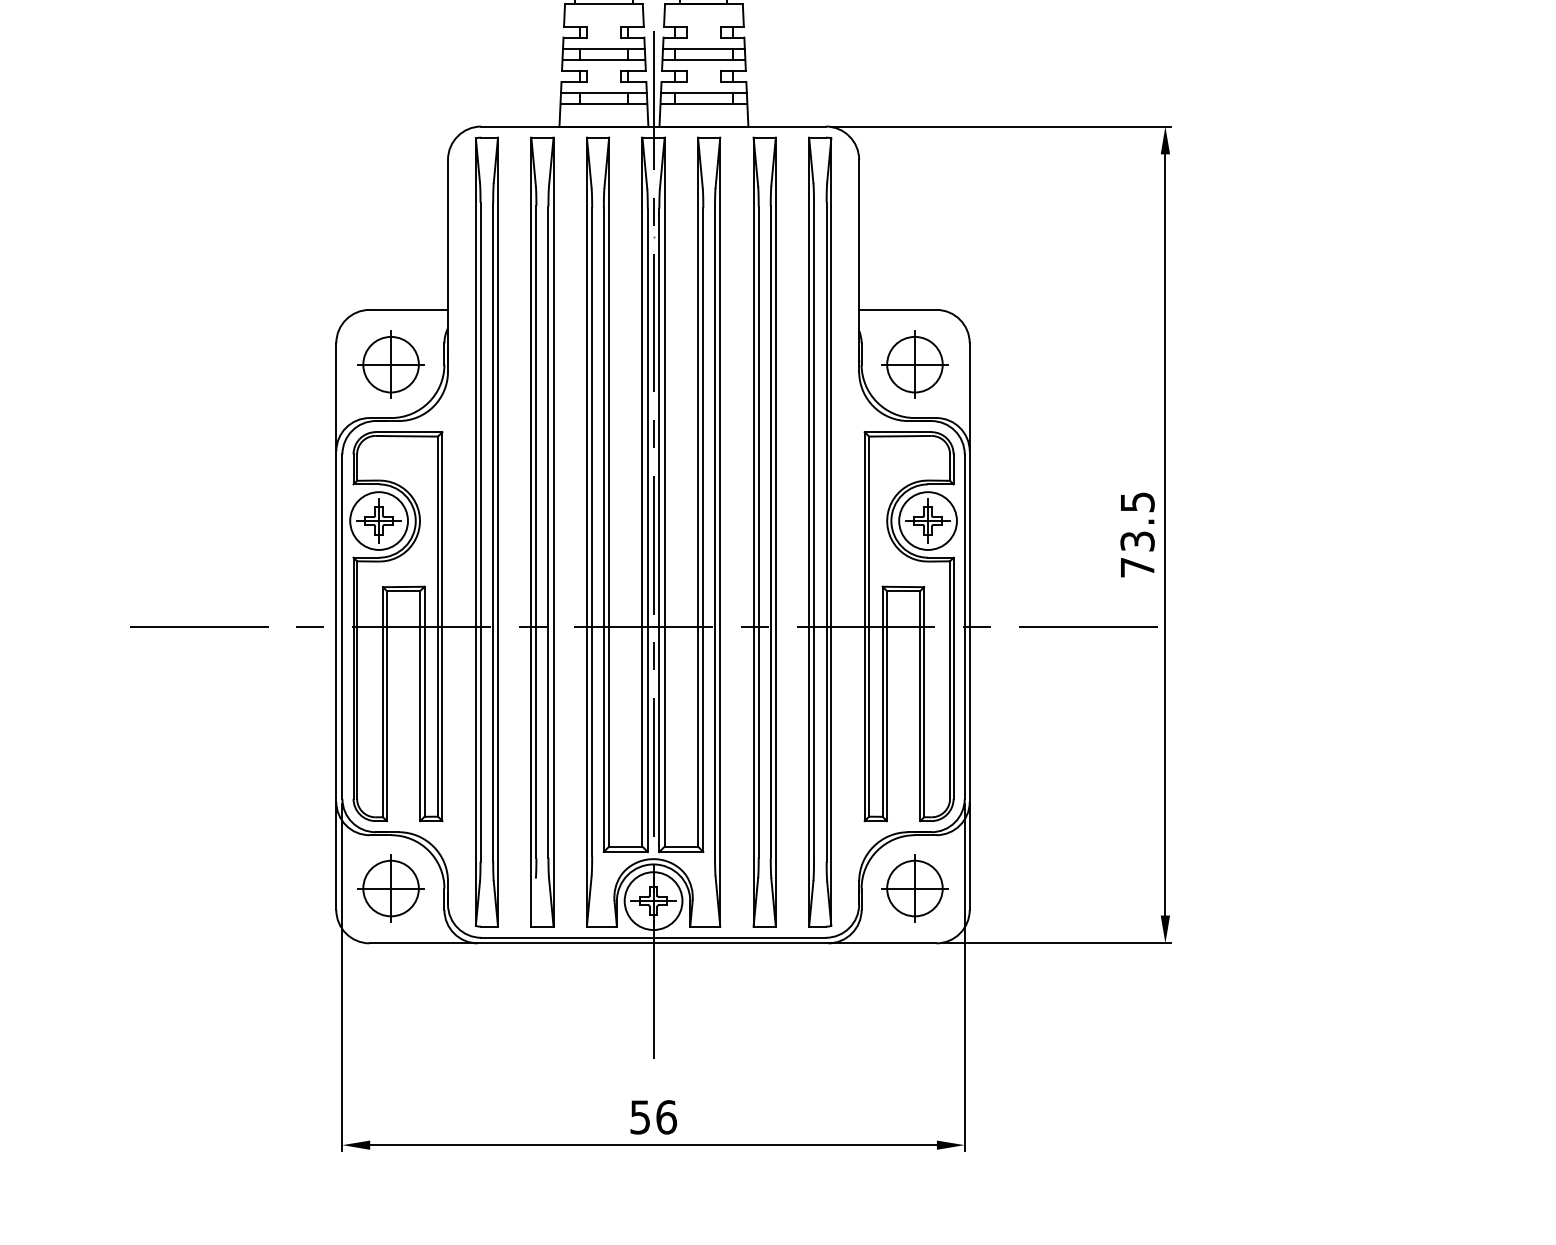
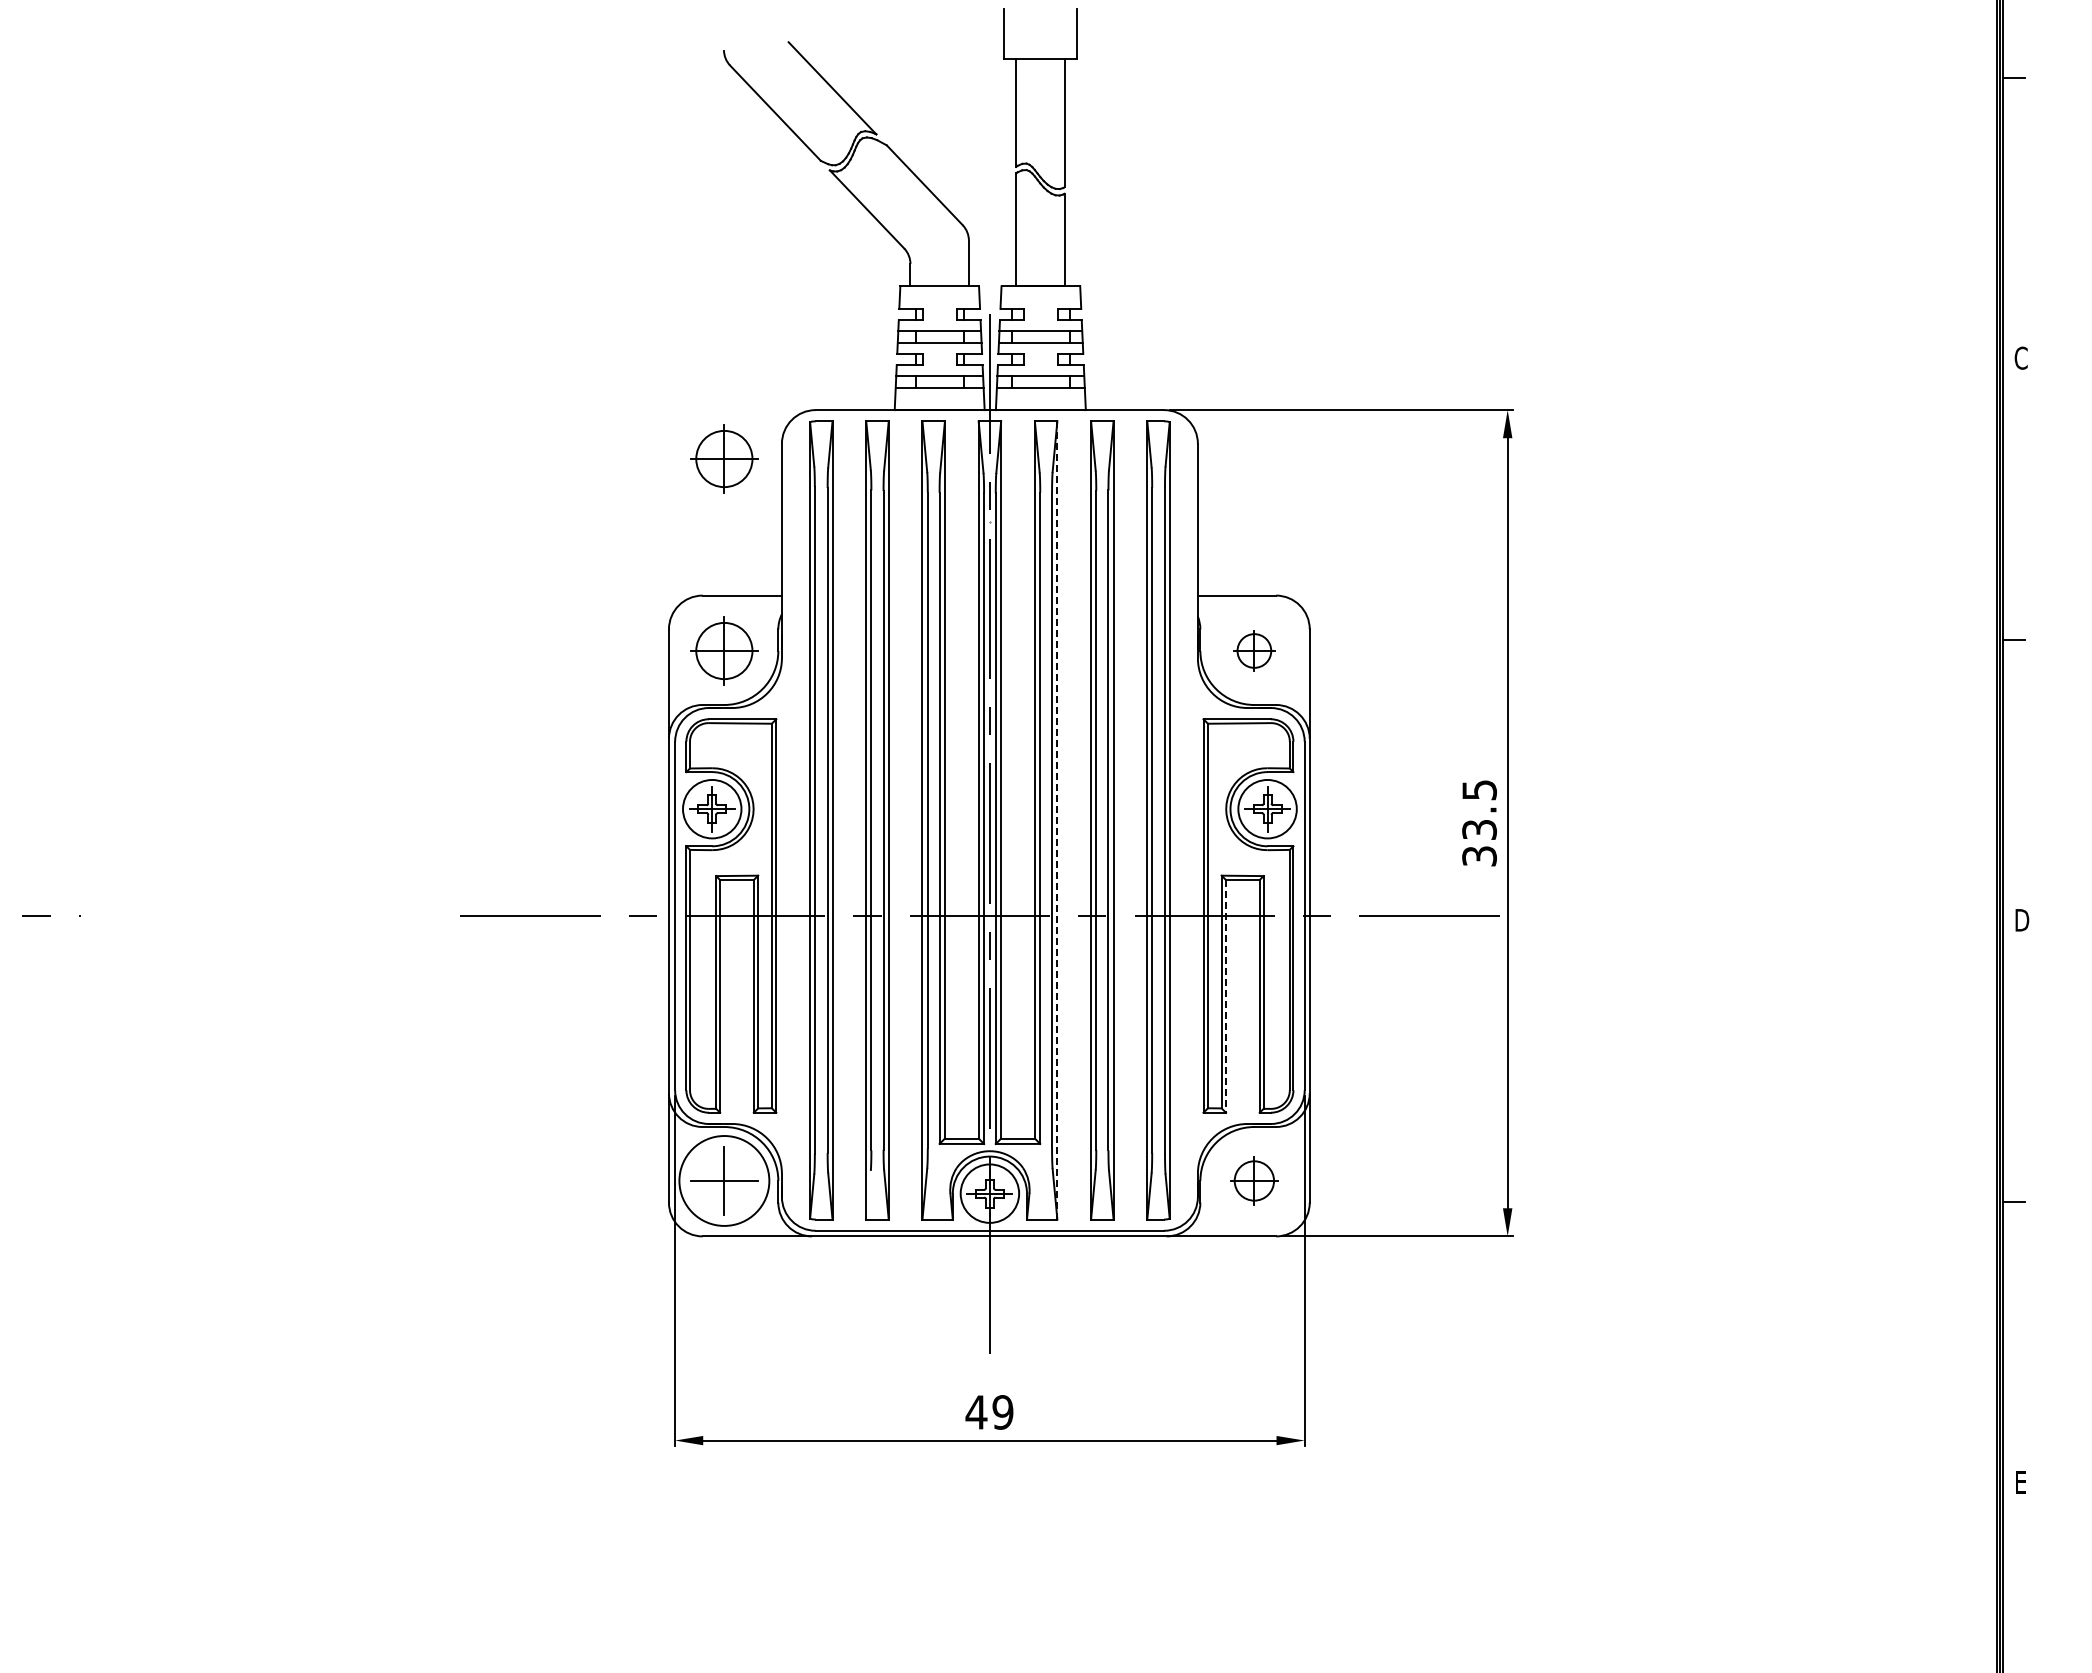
part: (391, 174) -> (724, 458), added
part: (915, 364) -> (1254, 650), size x0.6
line: (720, 531) -> (1057, 819), solid -> dashed
text: (1137, 567) -> (1479, 856), 73.5 -> 33.5
line: (887, 706) -> (1226, 996), solid -> dashed
circle: (391, 888) -> (724, 1180), size x1.6
part: (915, 888) -> (1254, 1180), size x0.7
text: (653, 1117) -> (989, 1412), 56 -> 49

